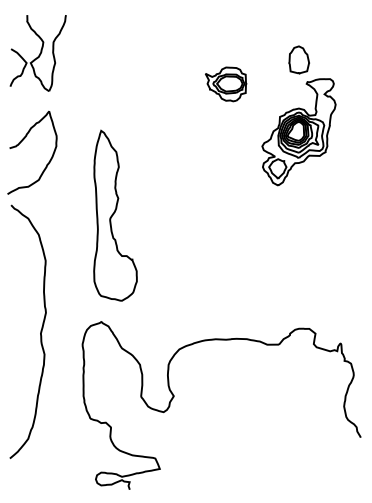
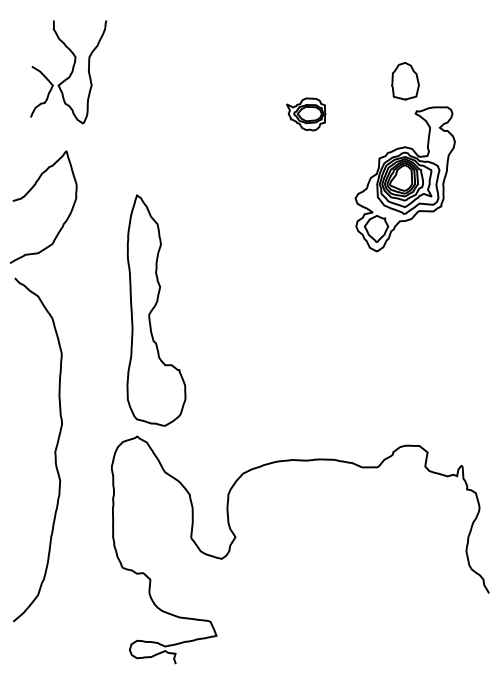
part: (38, 53) -> (68, 72), moved
part: (225, 84) -> (305, 114), size x0.7
part: (115, 215) -> (156, 310), moved

